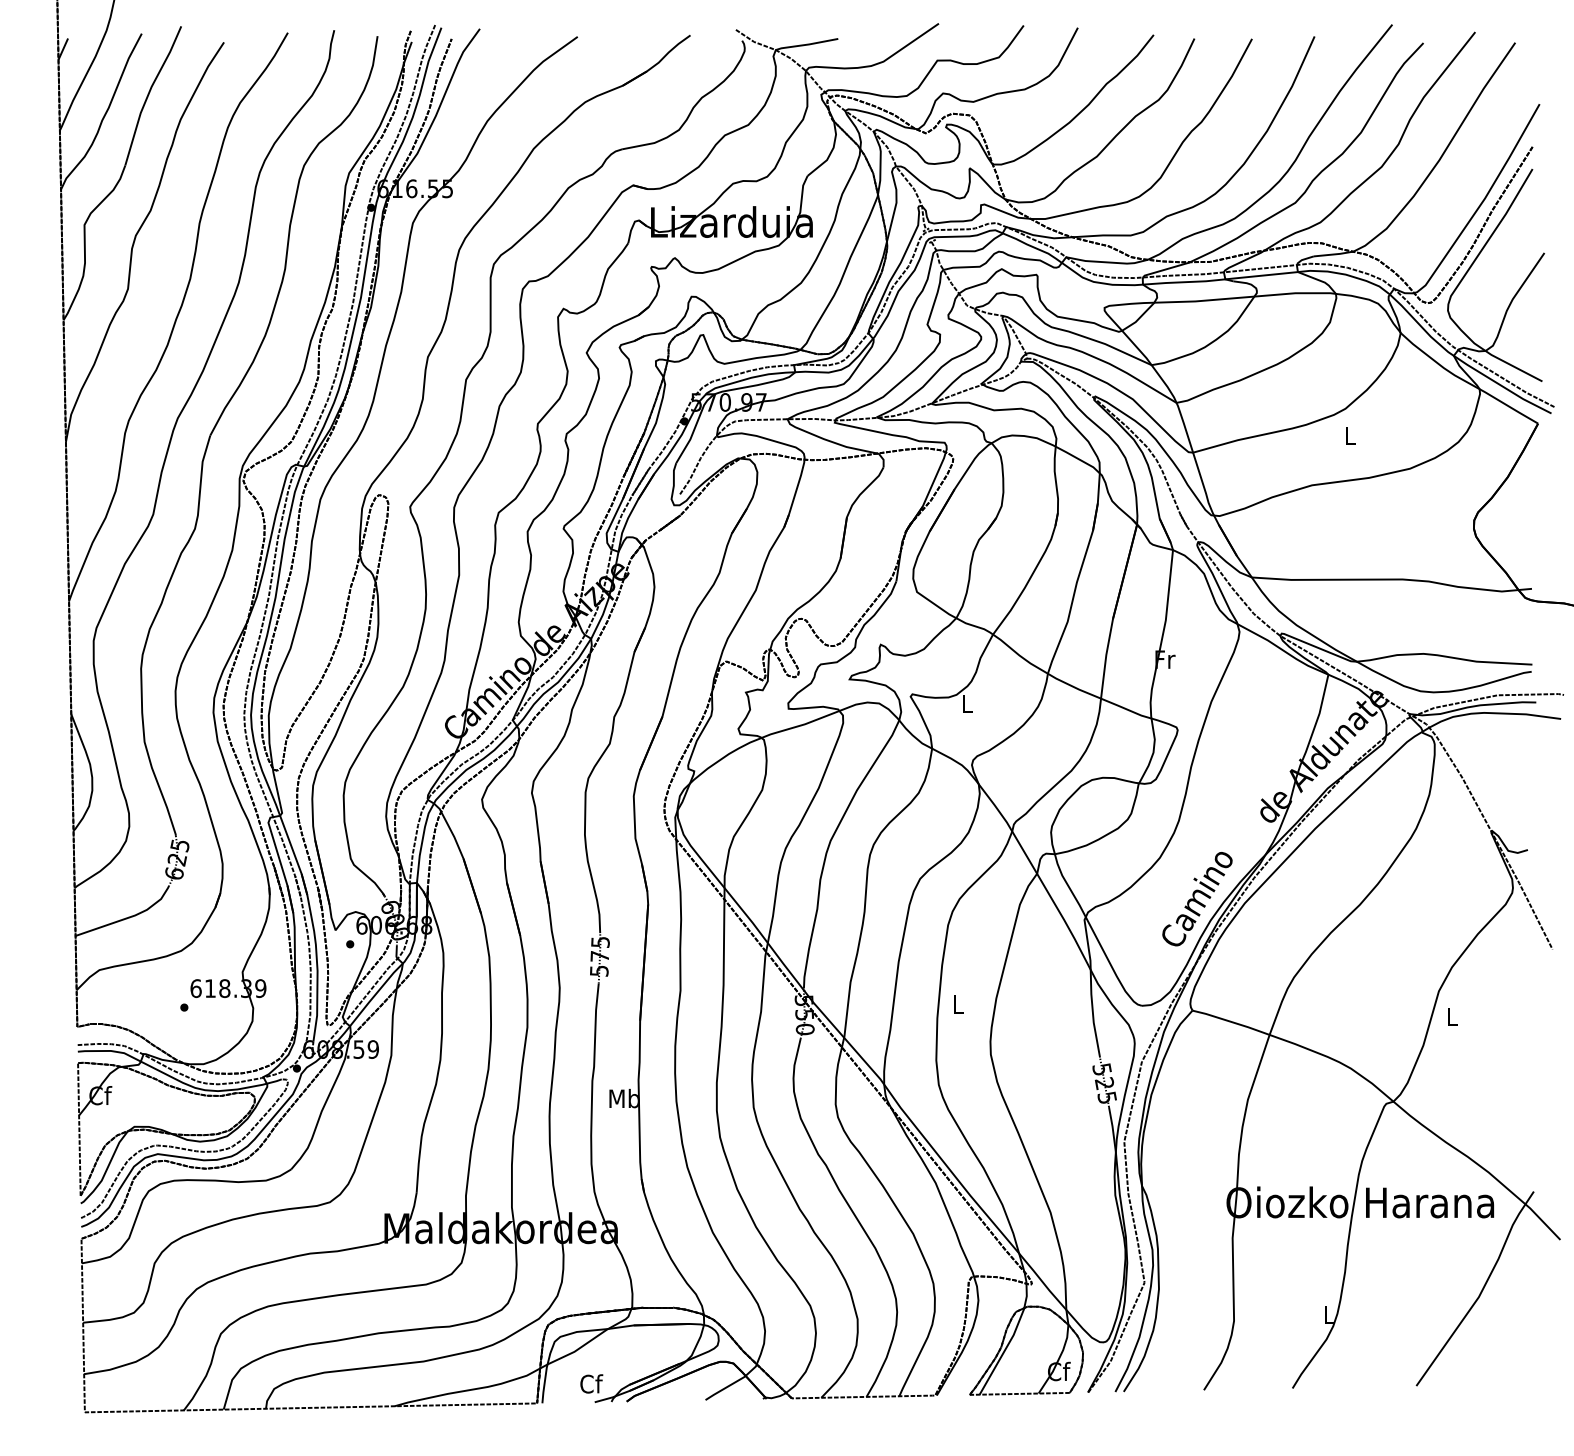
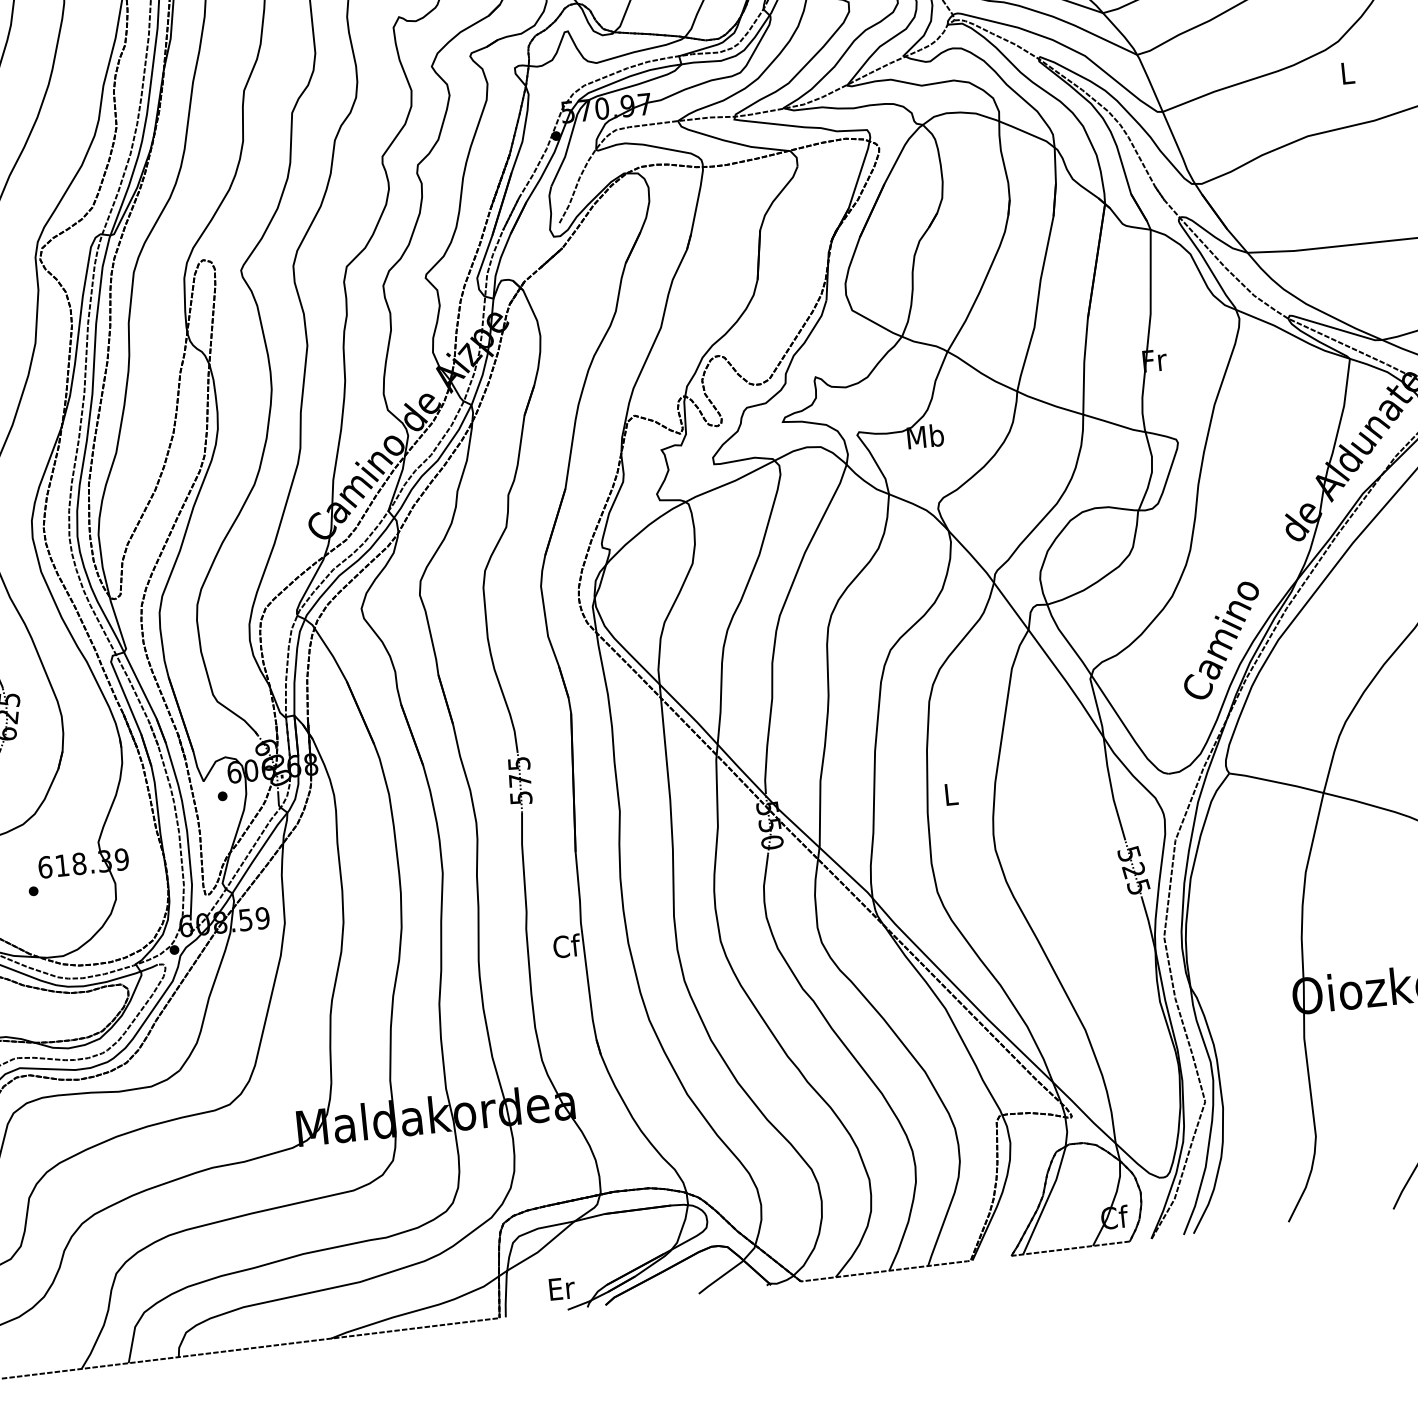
text: (967, 703) -> (925, 436), L -> Mb
text: (623, 1098) -> (565, 946), Mb -> Cf
text: (591, 1383) -> (561, 1287), Cf -> Er

